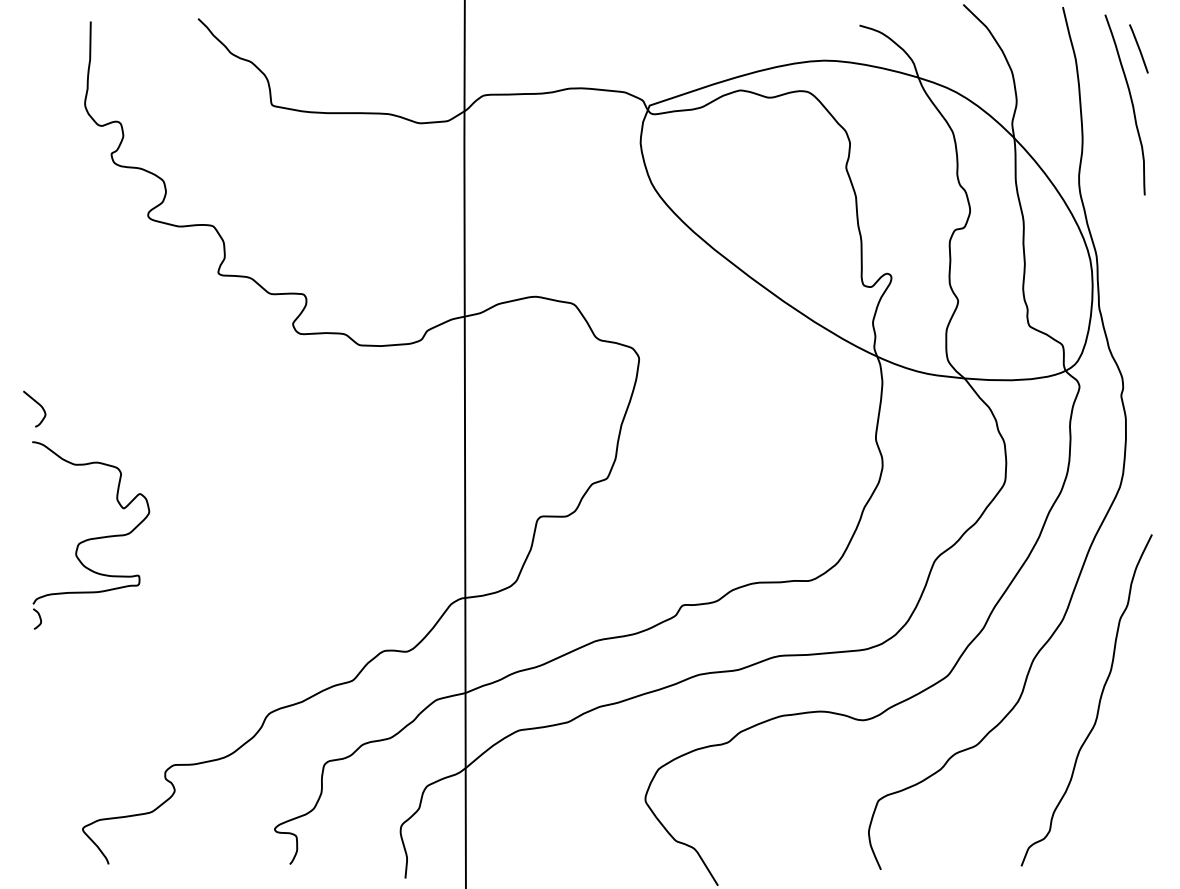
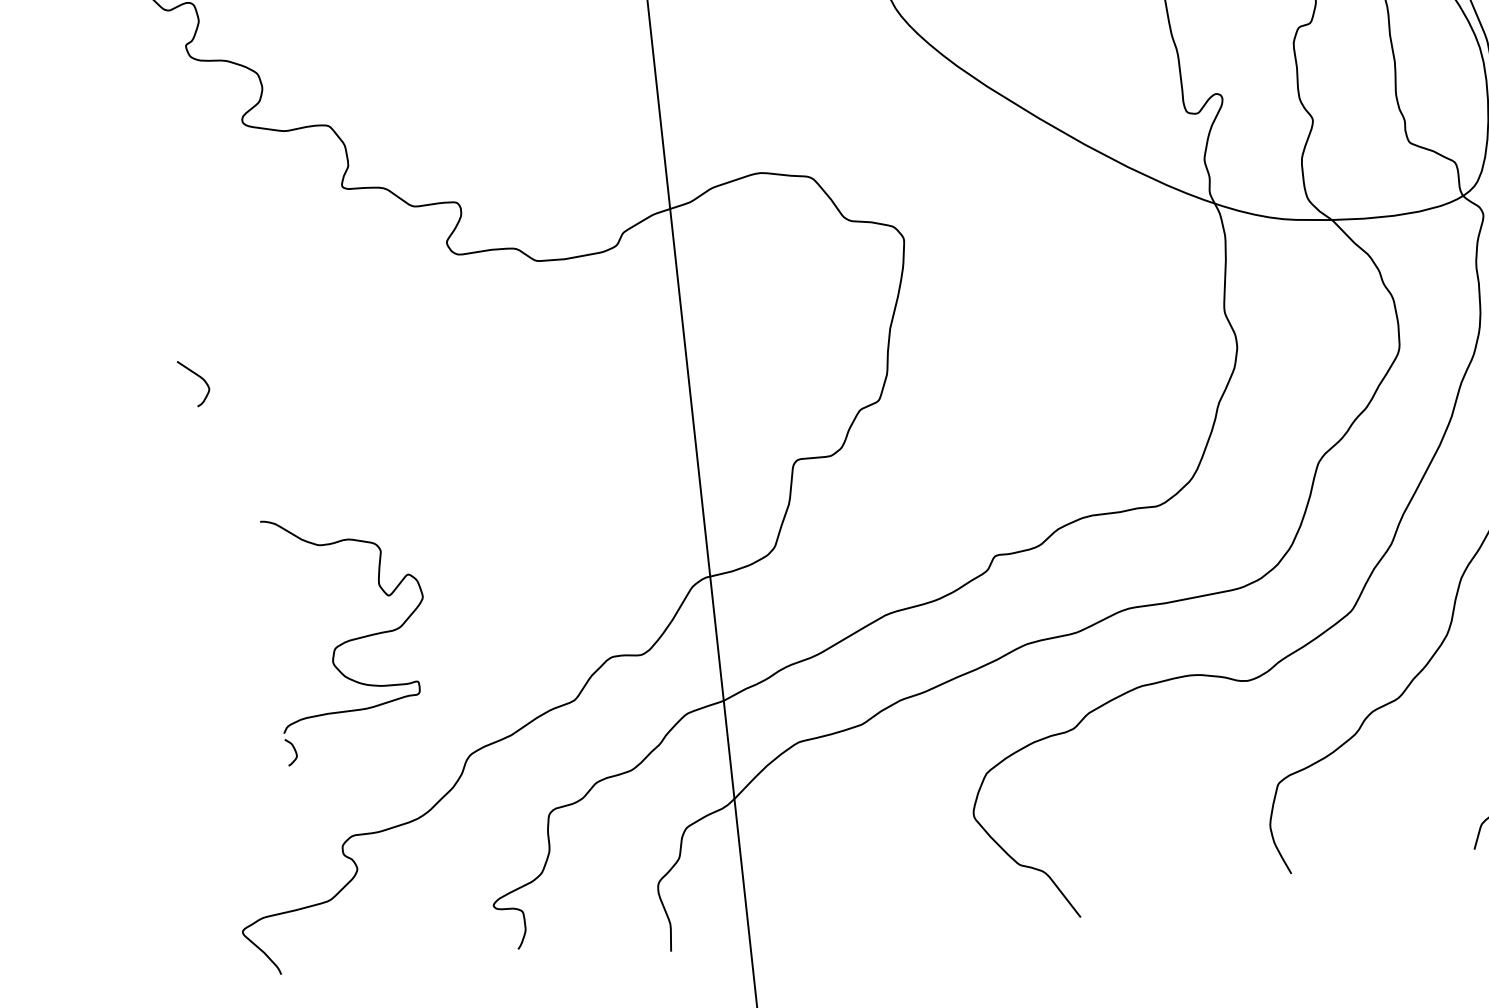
curve: (37, 404) -> (197, 376), moved
part: (91, 535) -> (350, 635), moved

